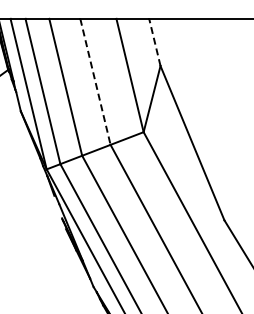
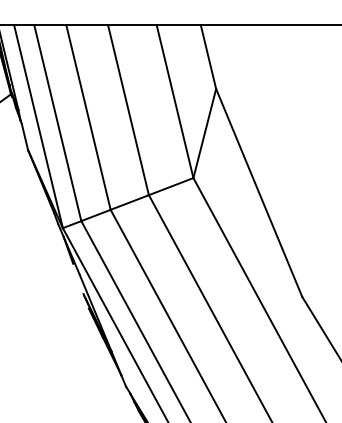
line: (154, 41) -> (208, 55), dashed -> solid
line: (95, 81) -> (128, 109), dashed -> solid

